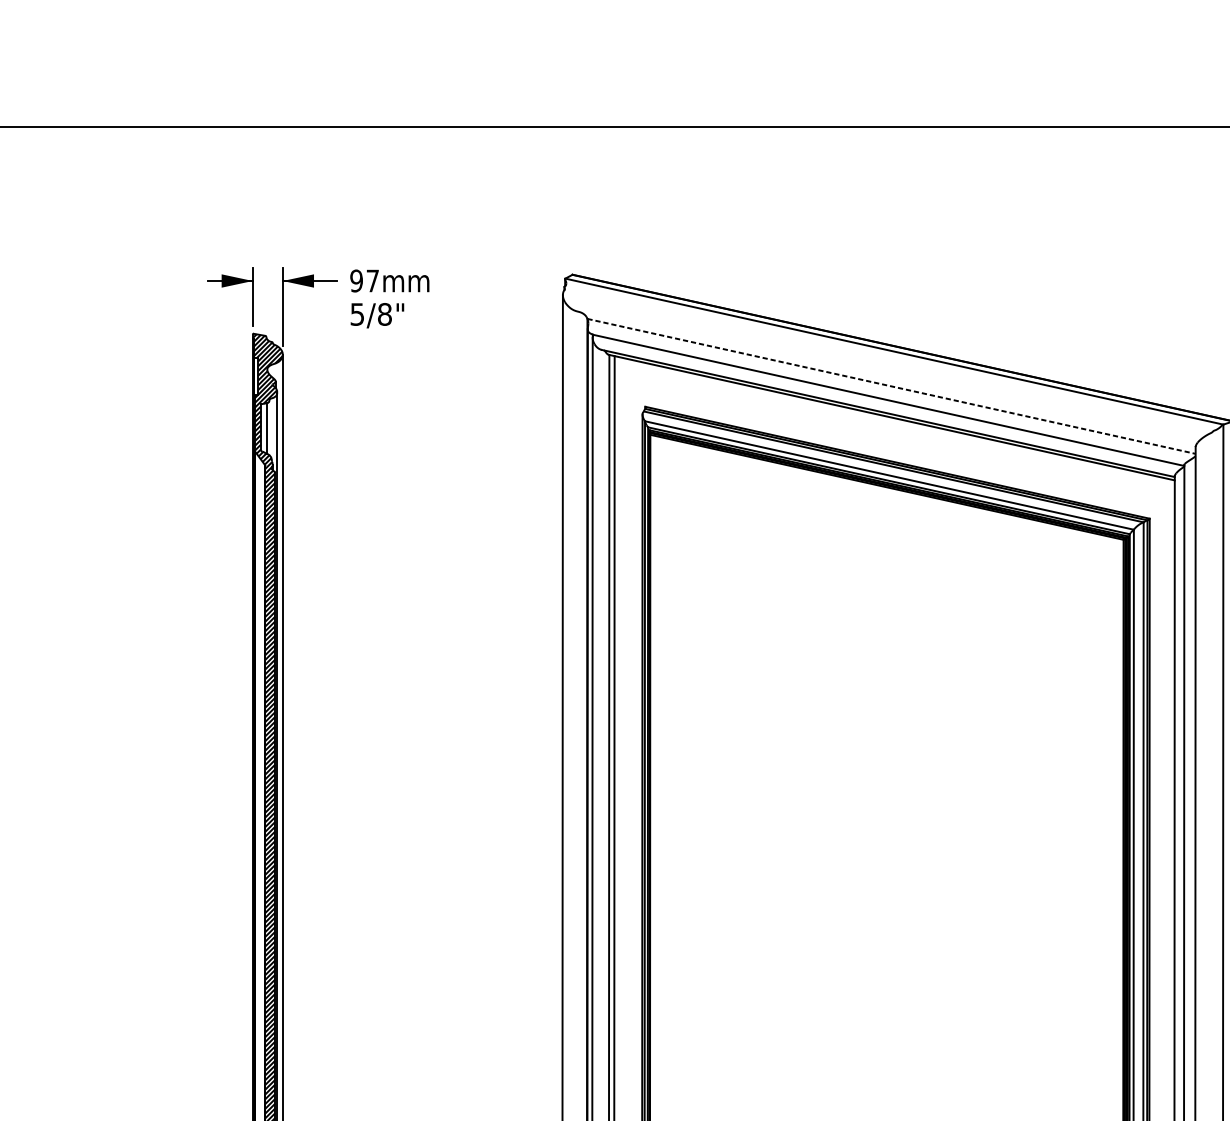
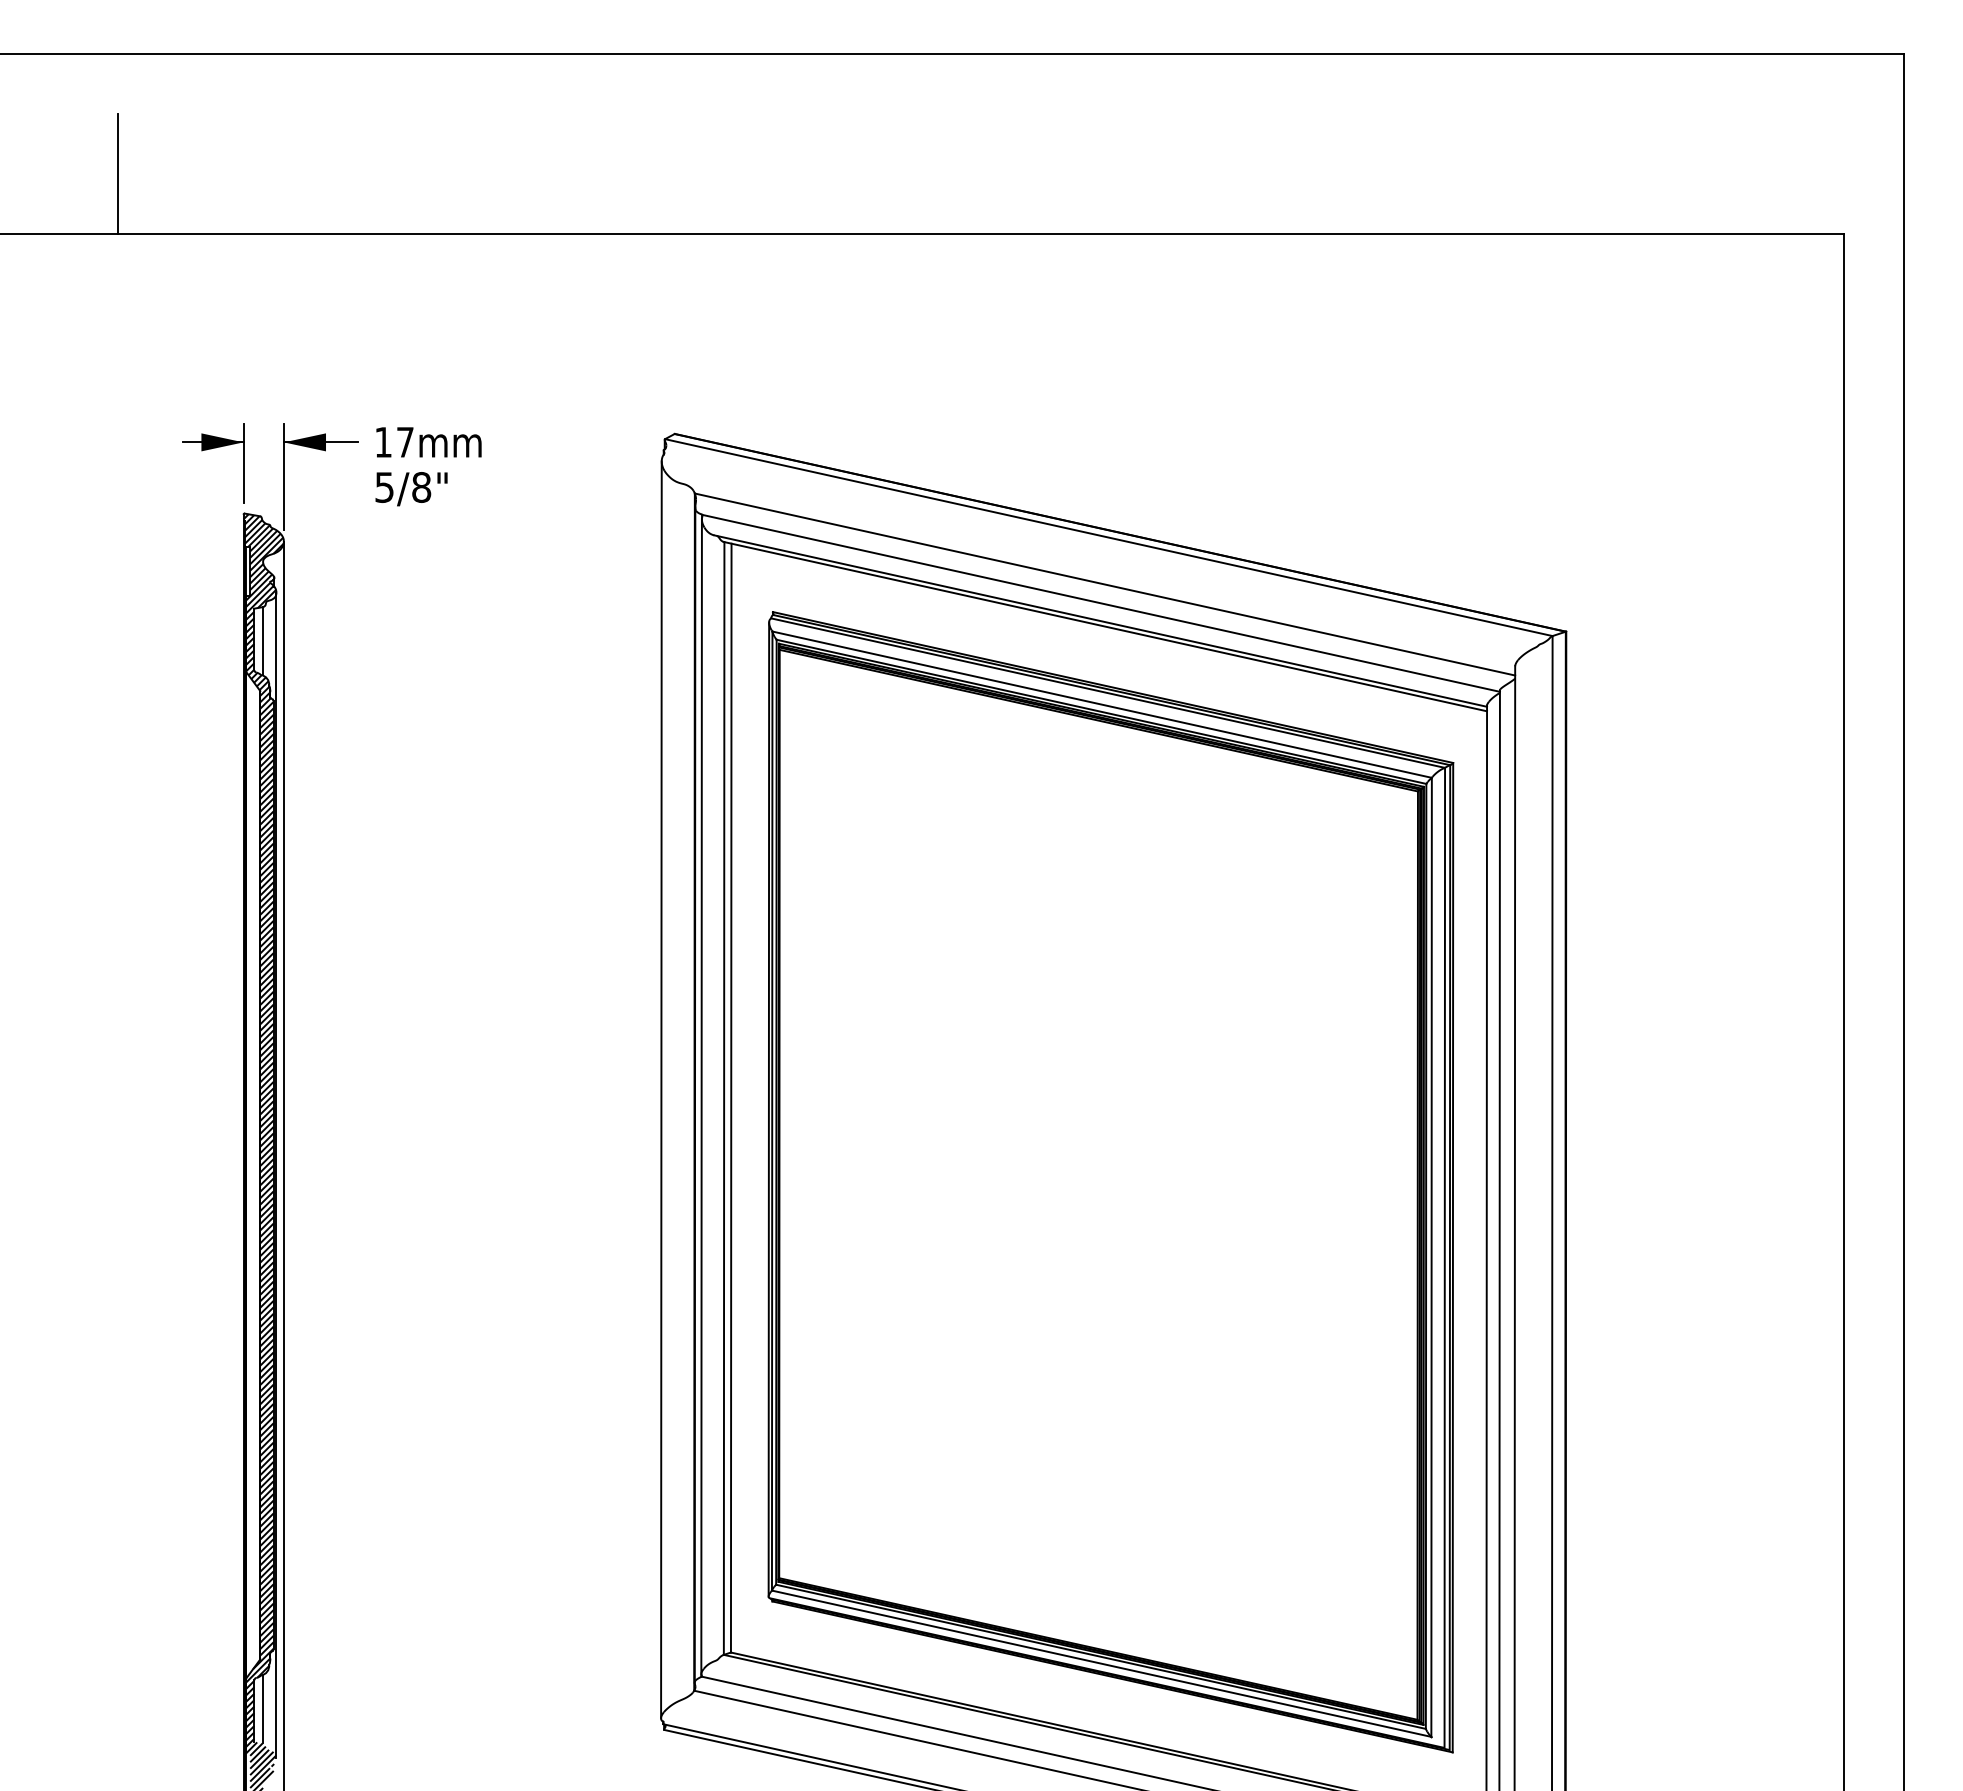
line: (159, 81) -> (117, 173), added
text: (356, 280) -> (383, 441), 97 -> 17
line: (891, 386) -> (1105, 584), dashed -> solid

